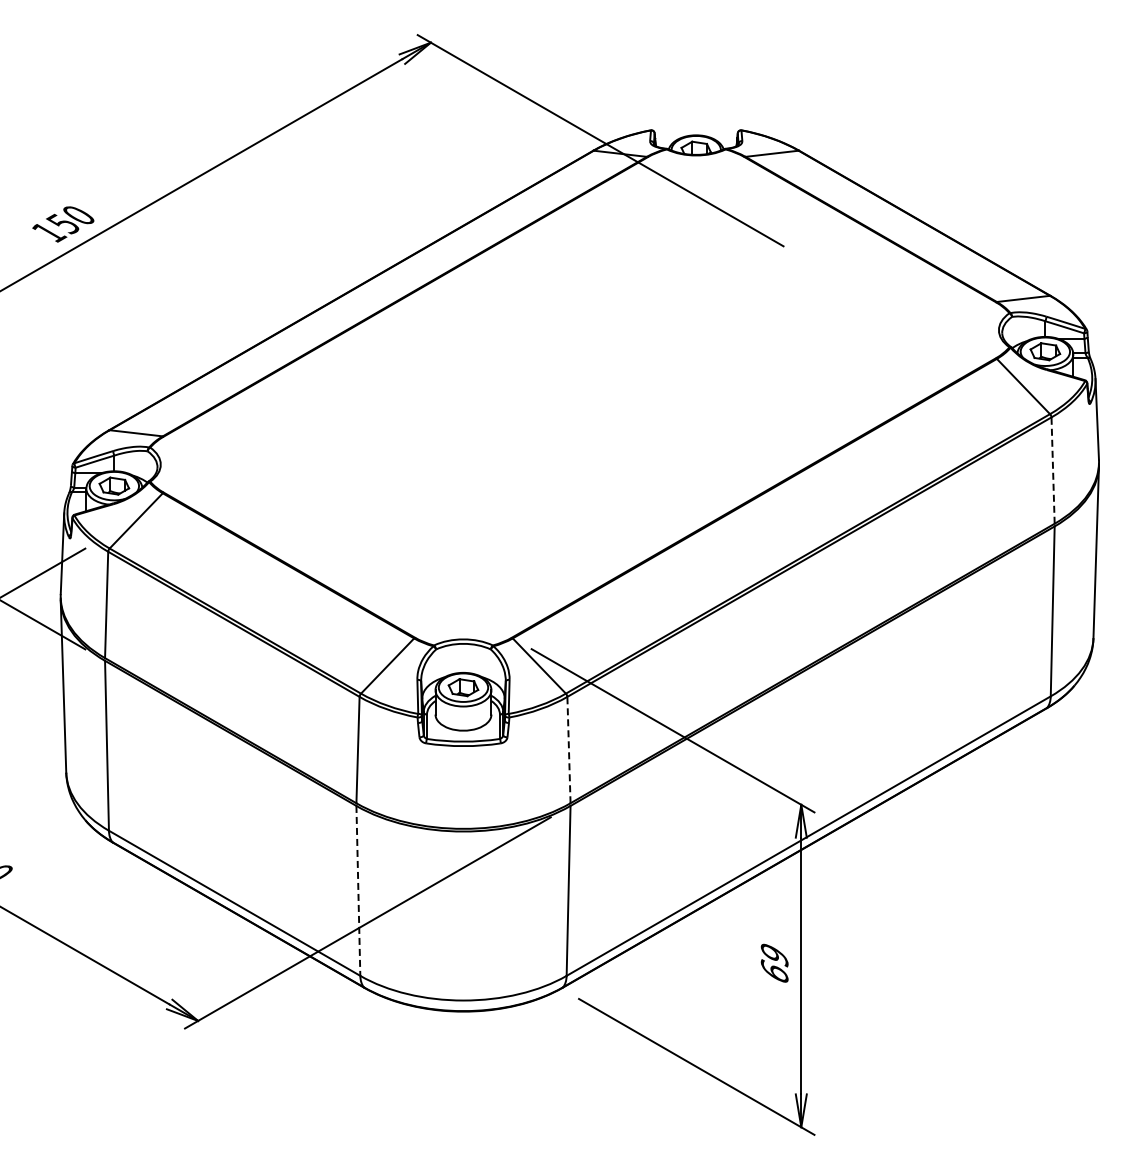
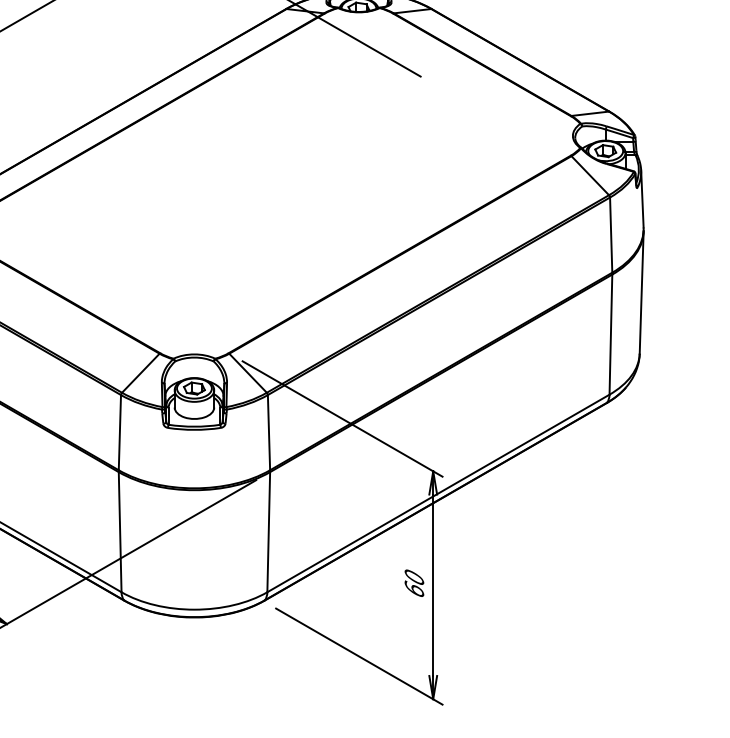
line: (1053, 470) -> (611, 235), dashed -> solid
line: (568, 749) -> (268, 432), dashed -> solid
line: (358, 890) -> (120, 531), dashed -> solid
text: (774, 955) -> (414, 577), 69 -> 60

